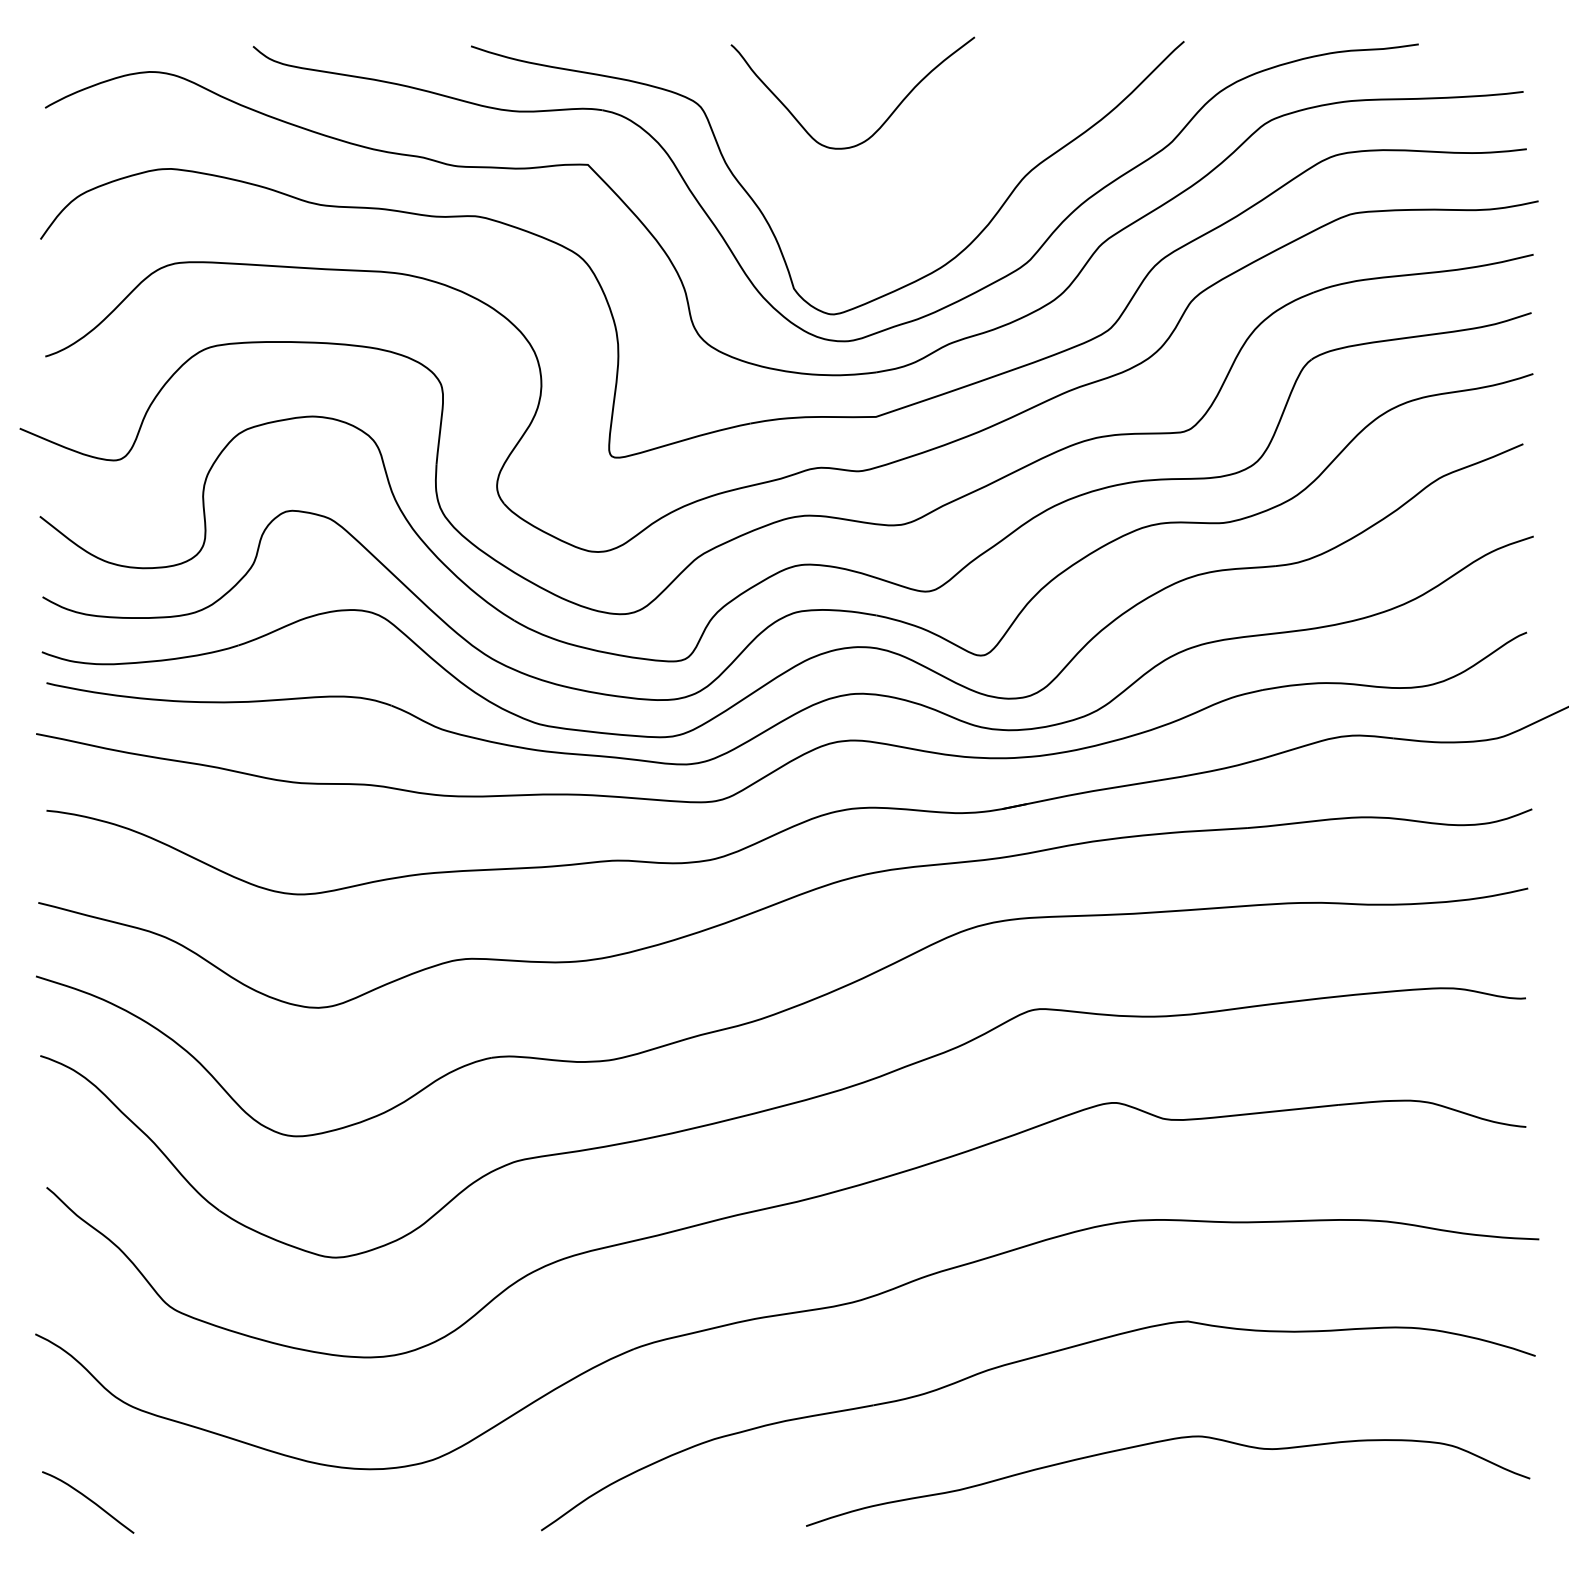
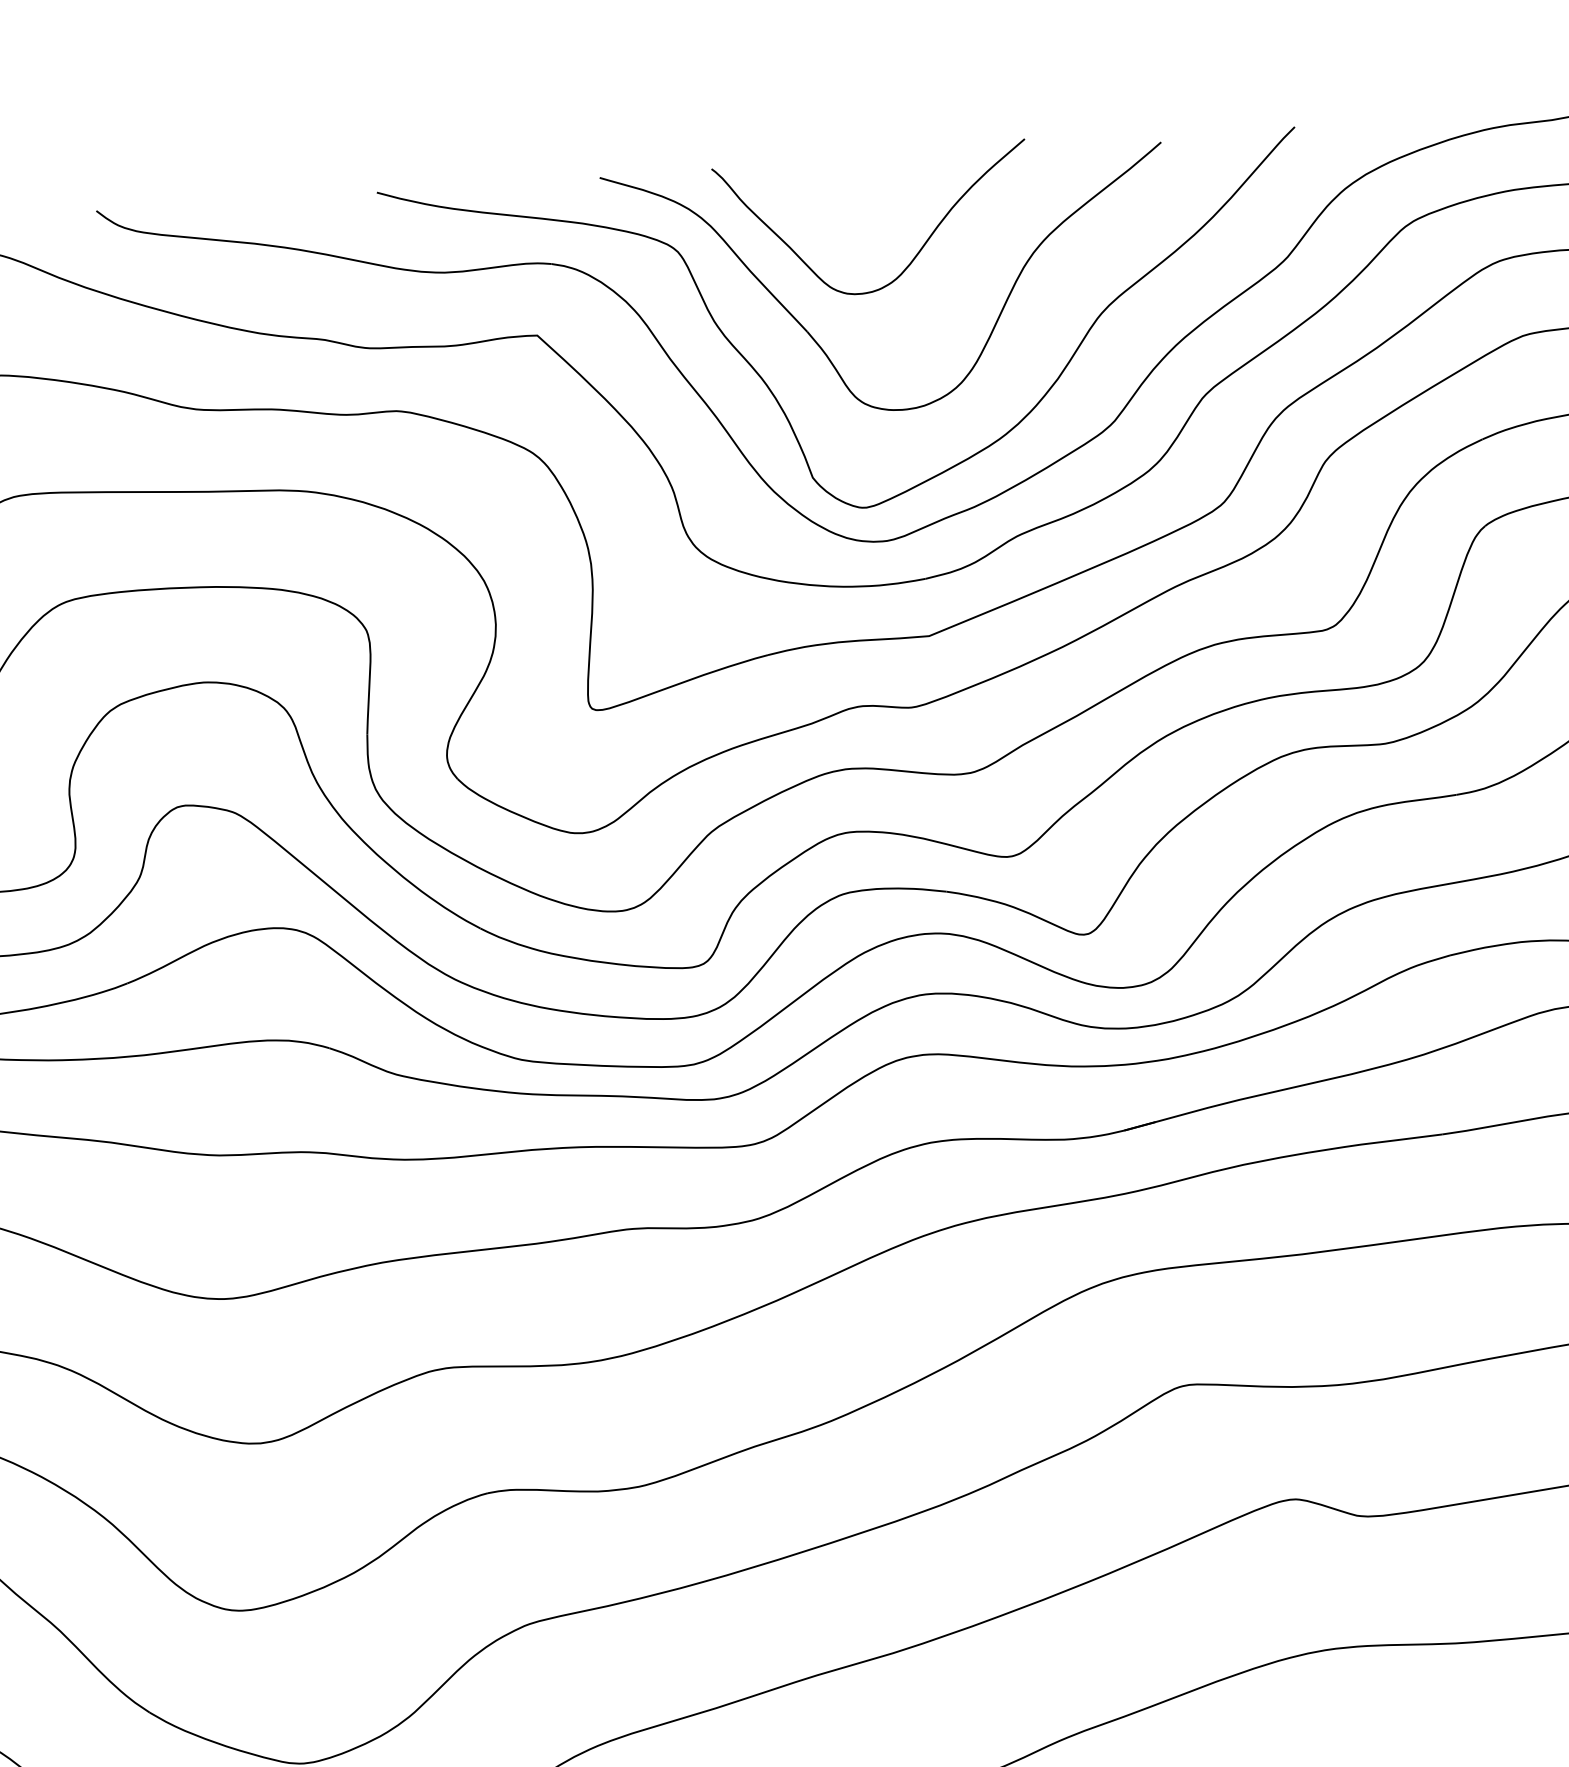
part: (804, 183) -> (817, 341), added

